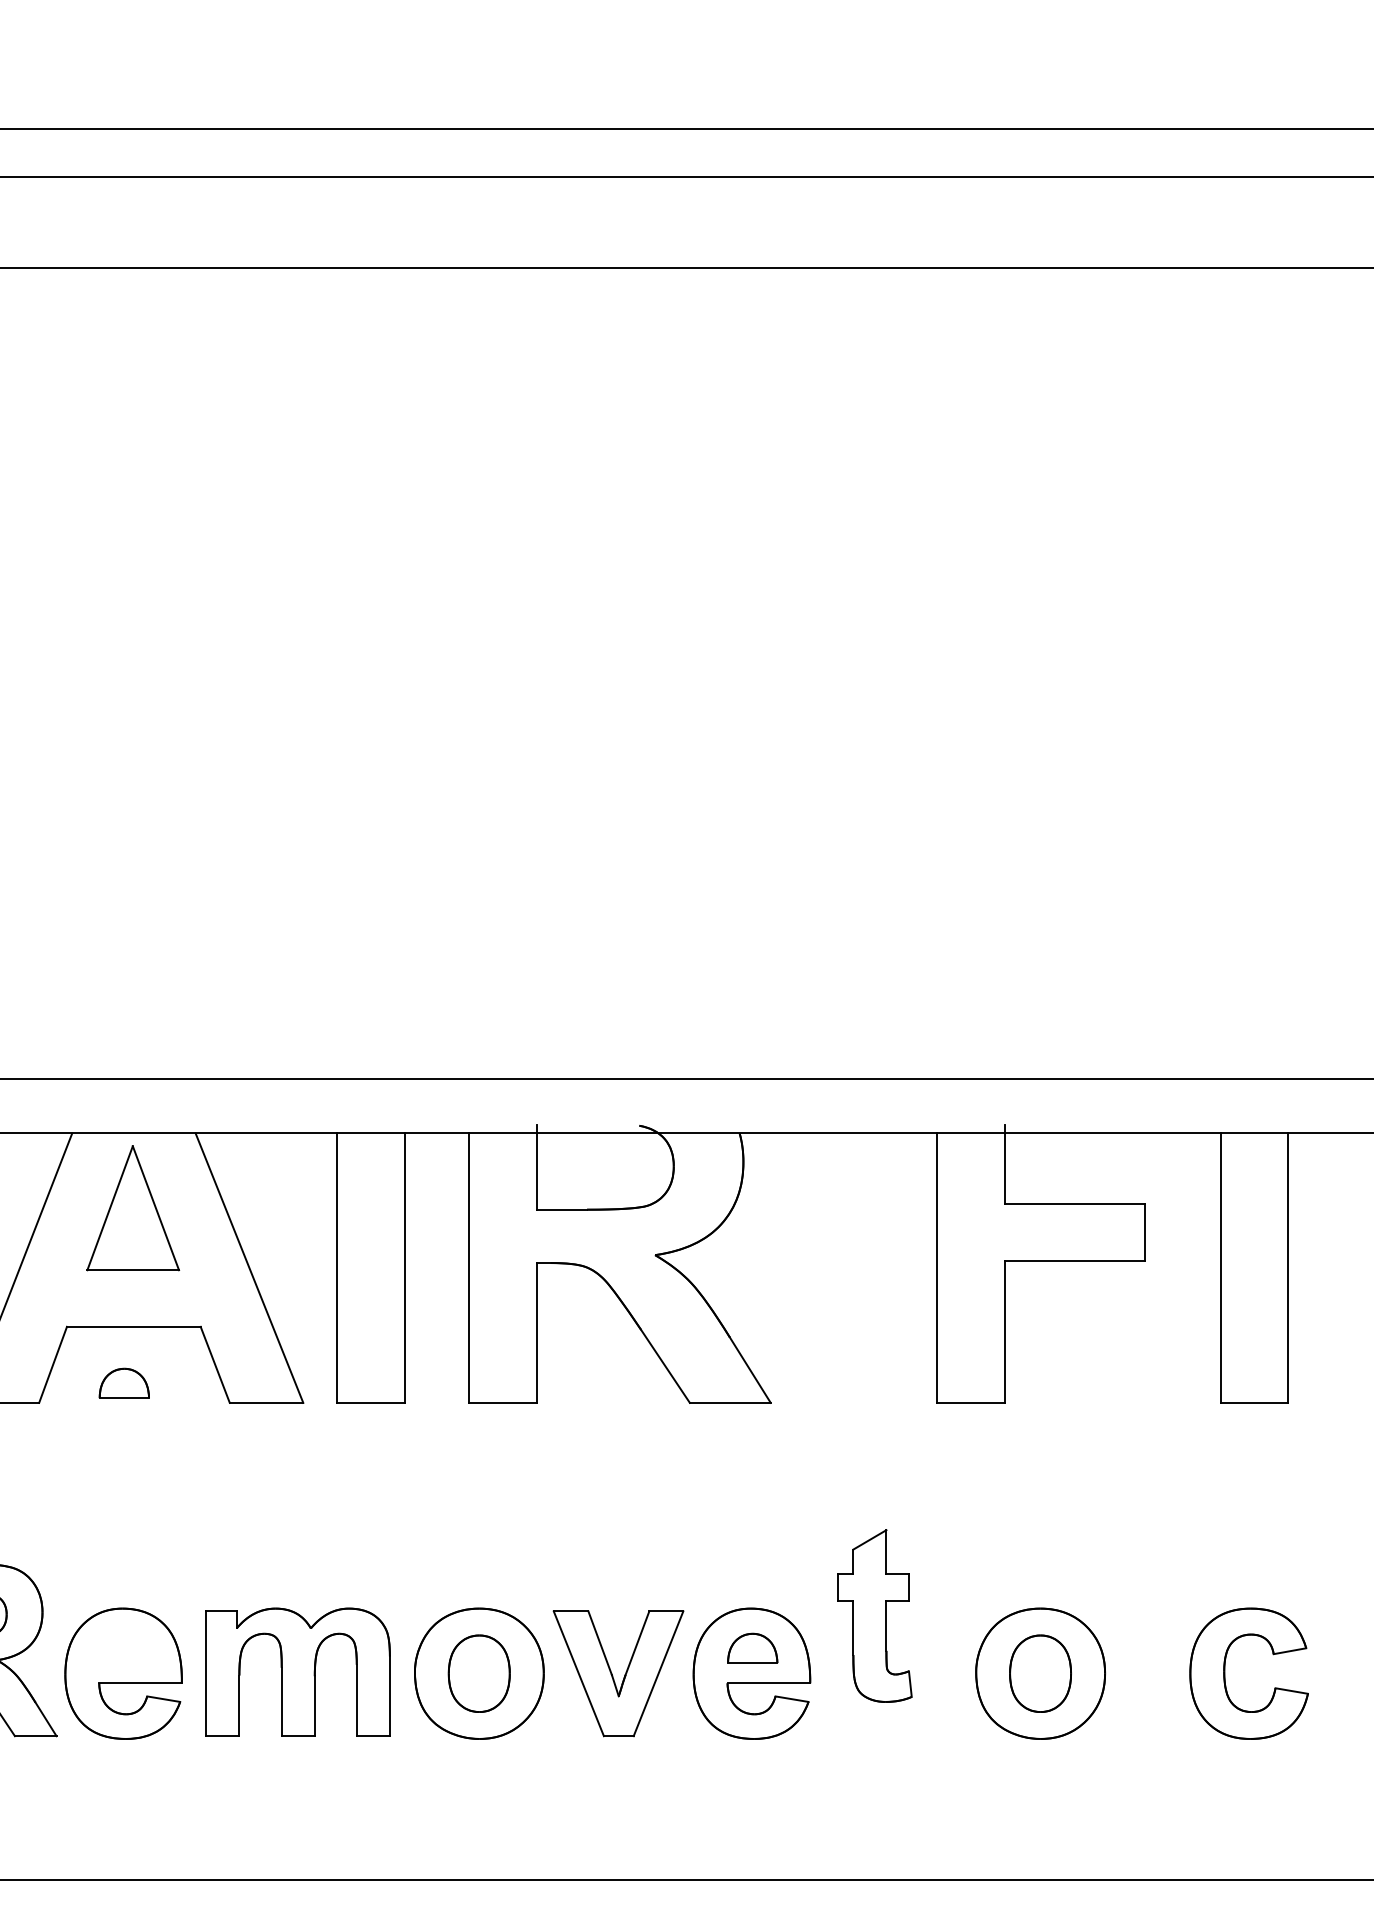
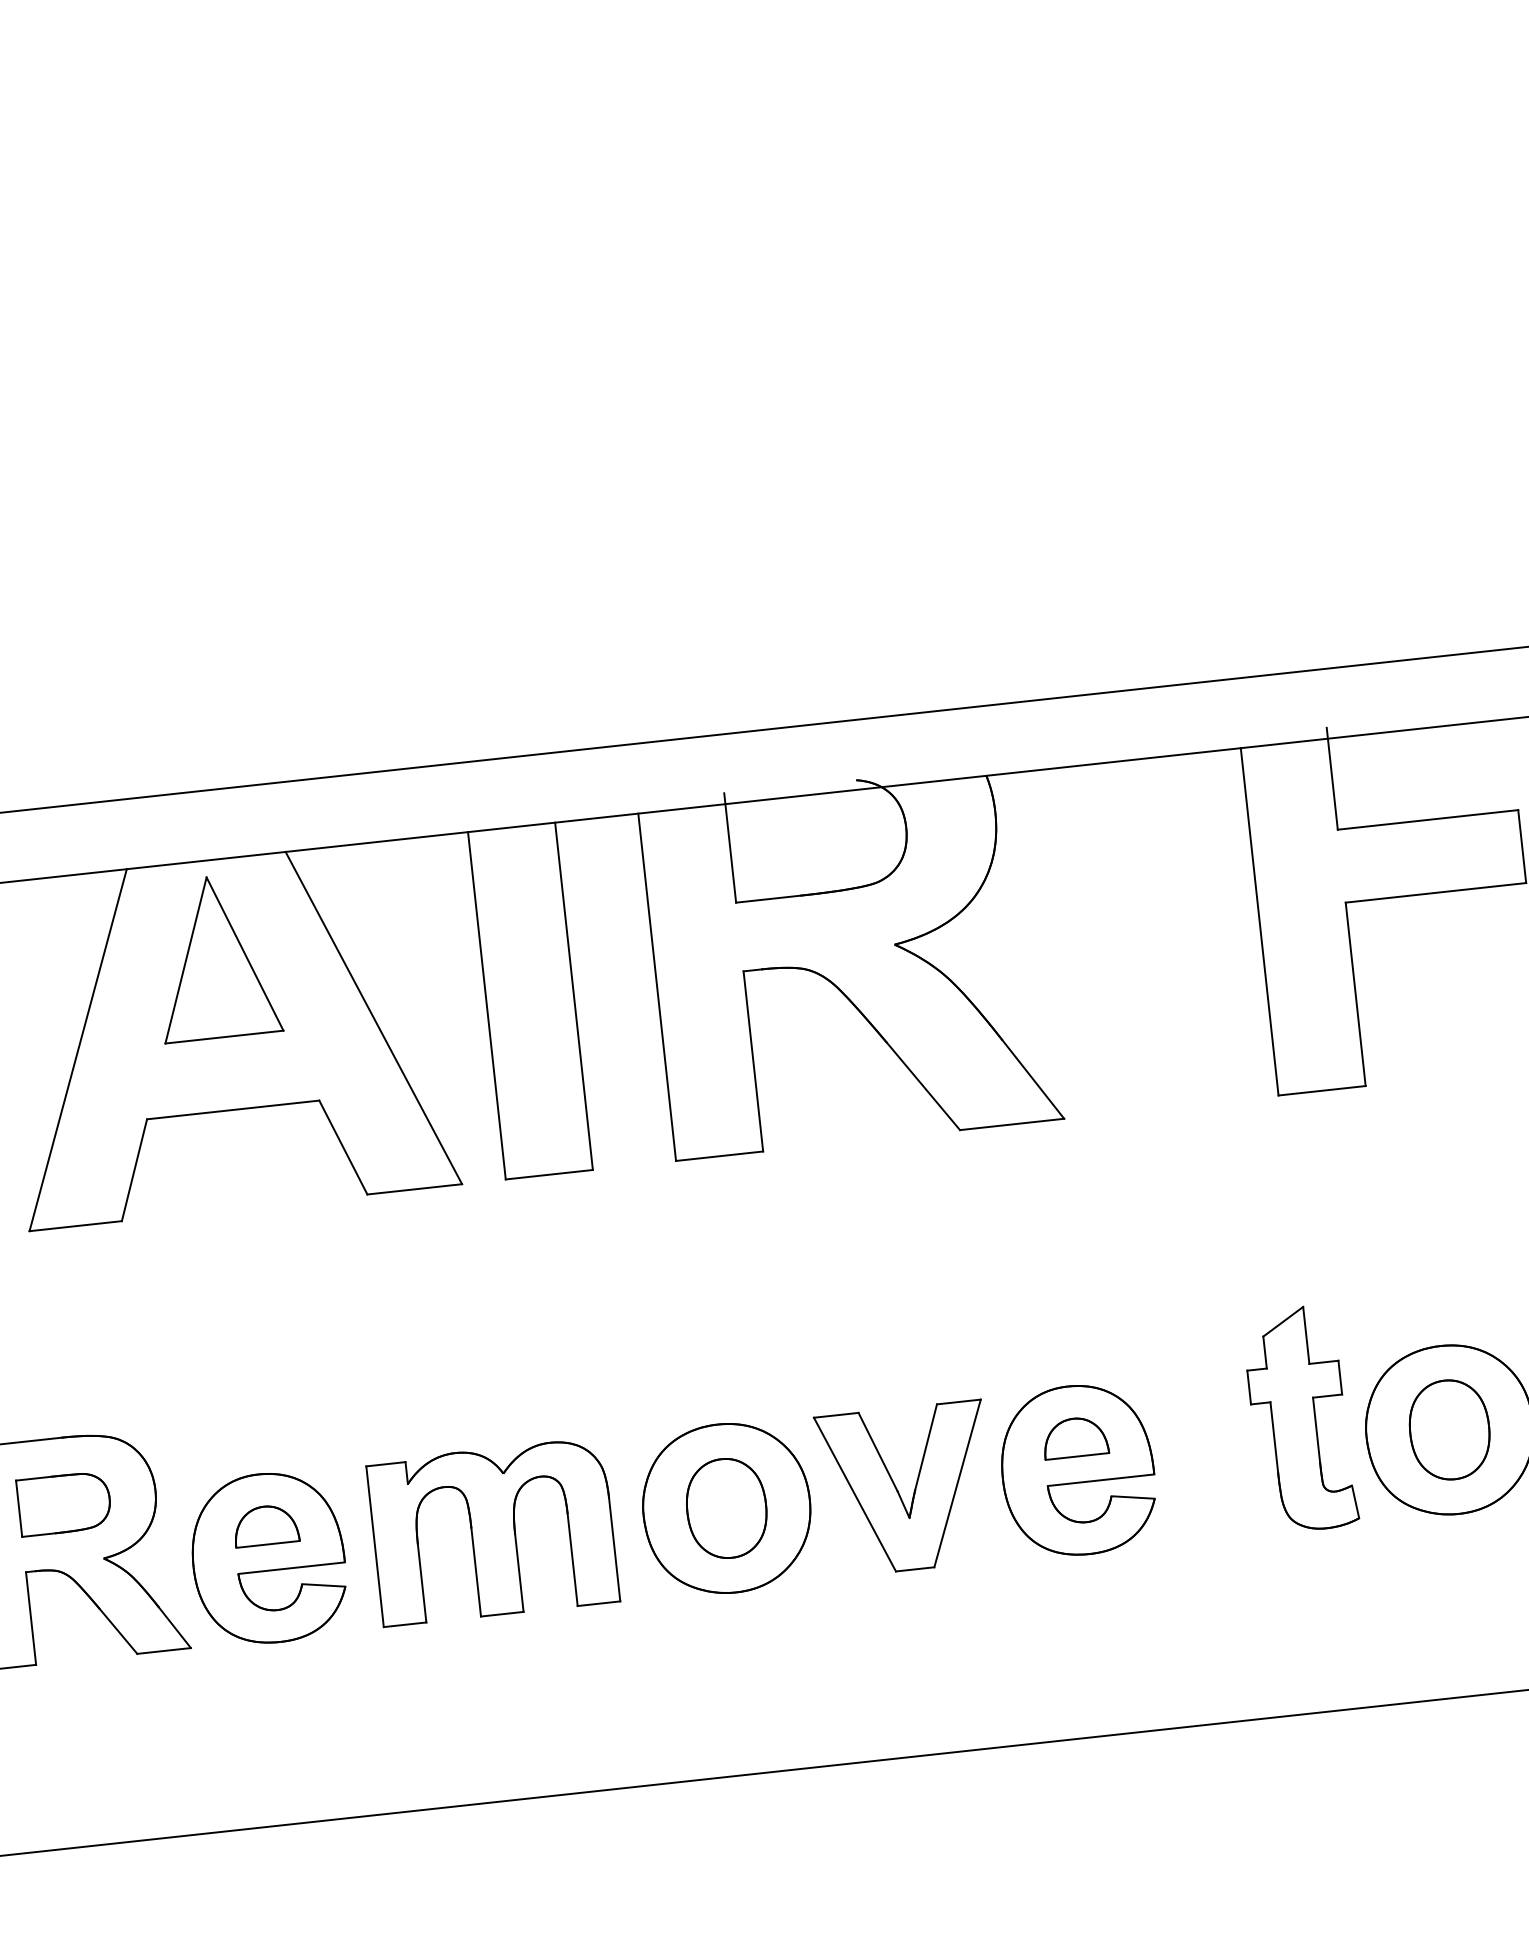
part: (123, 1382) -> (264, 1524), moved
part: (874, 1615) -> (1299, 1418), moved

